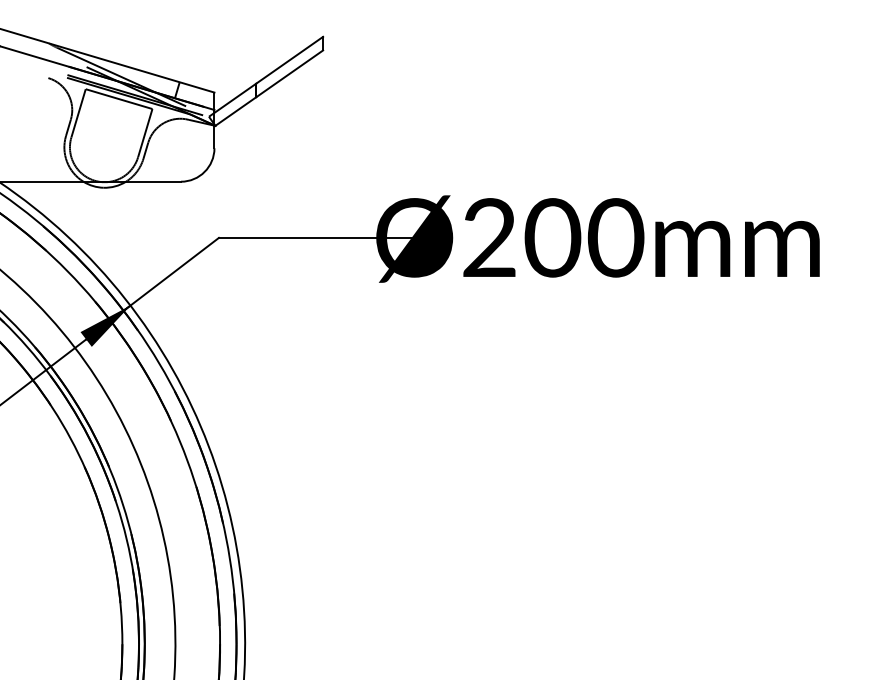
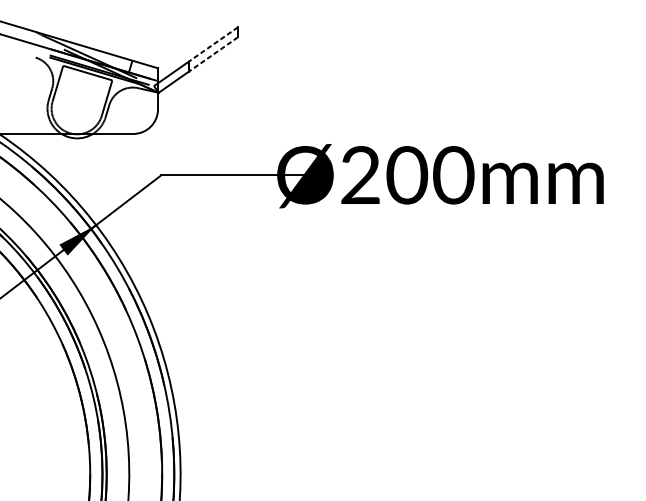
line: (289, 60) -> (213, 44), solid -> dashed
line: (289, 73) -> (213, 54), solid -> dashed

